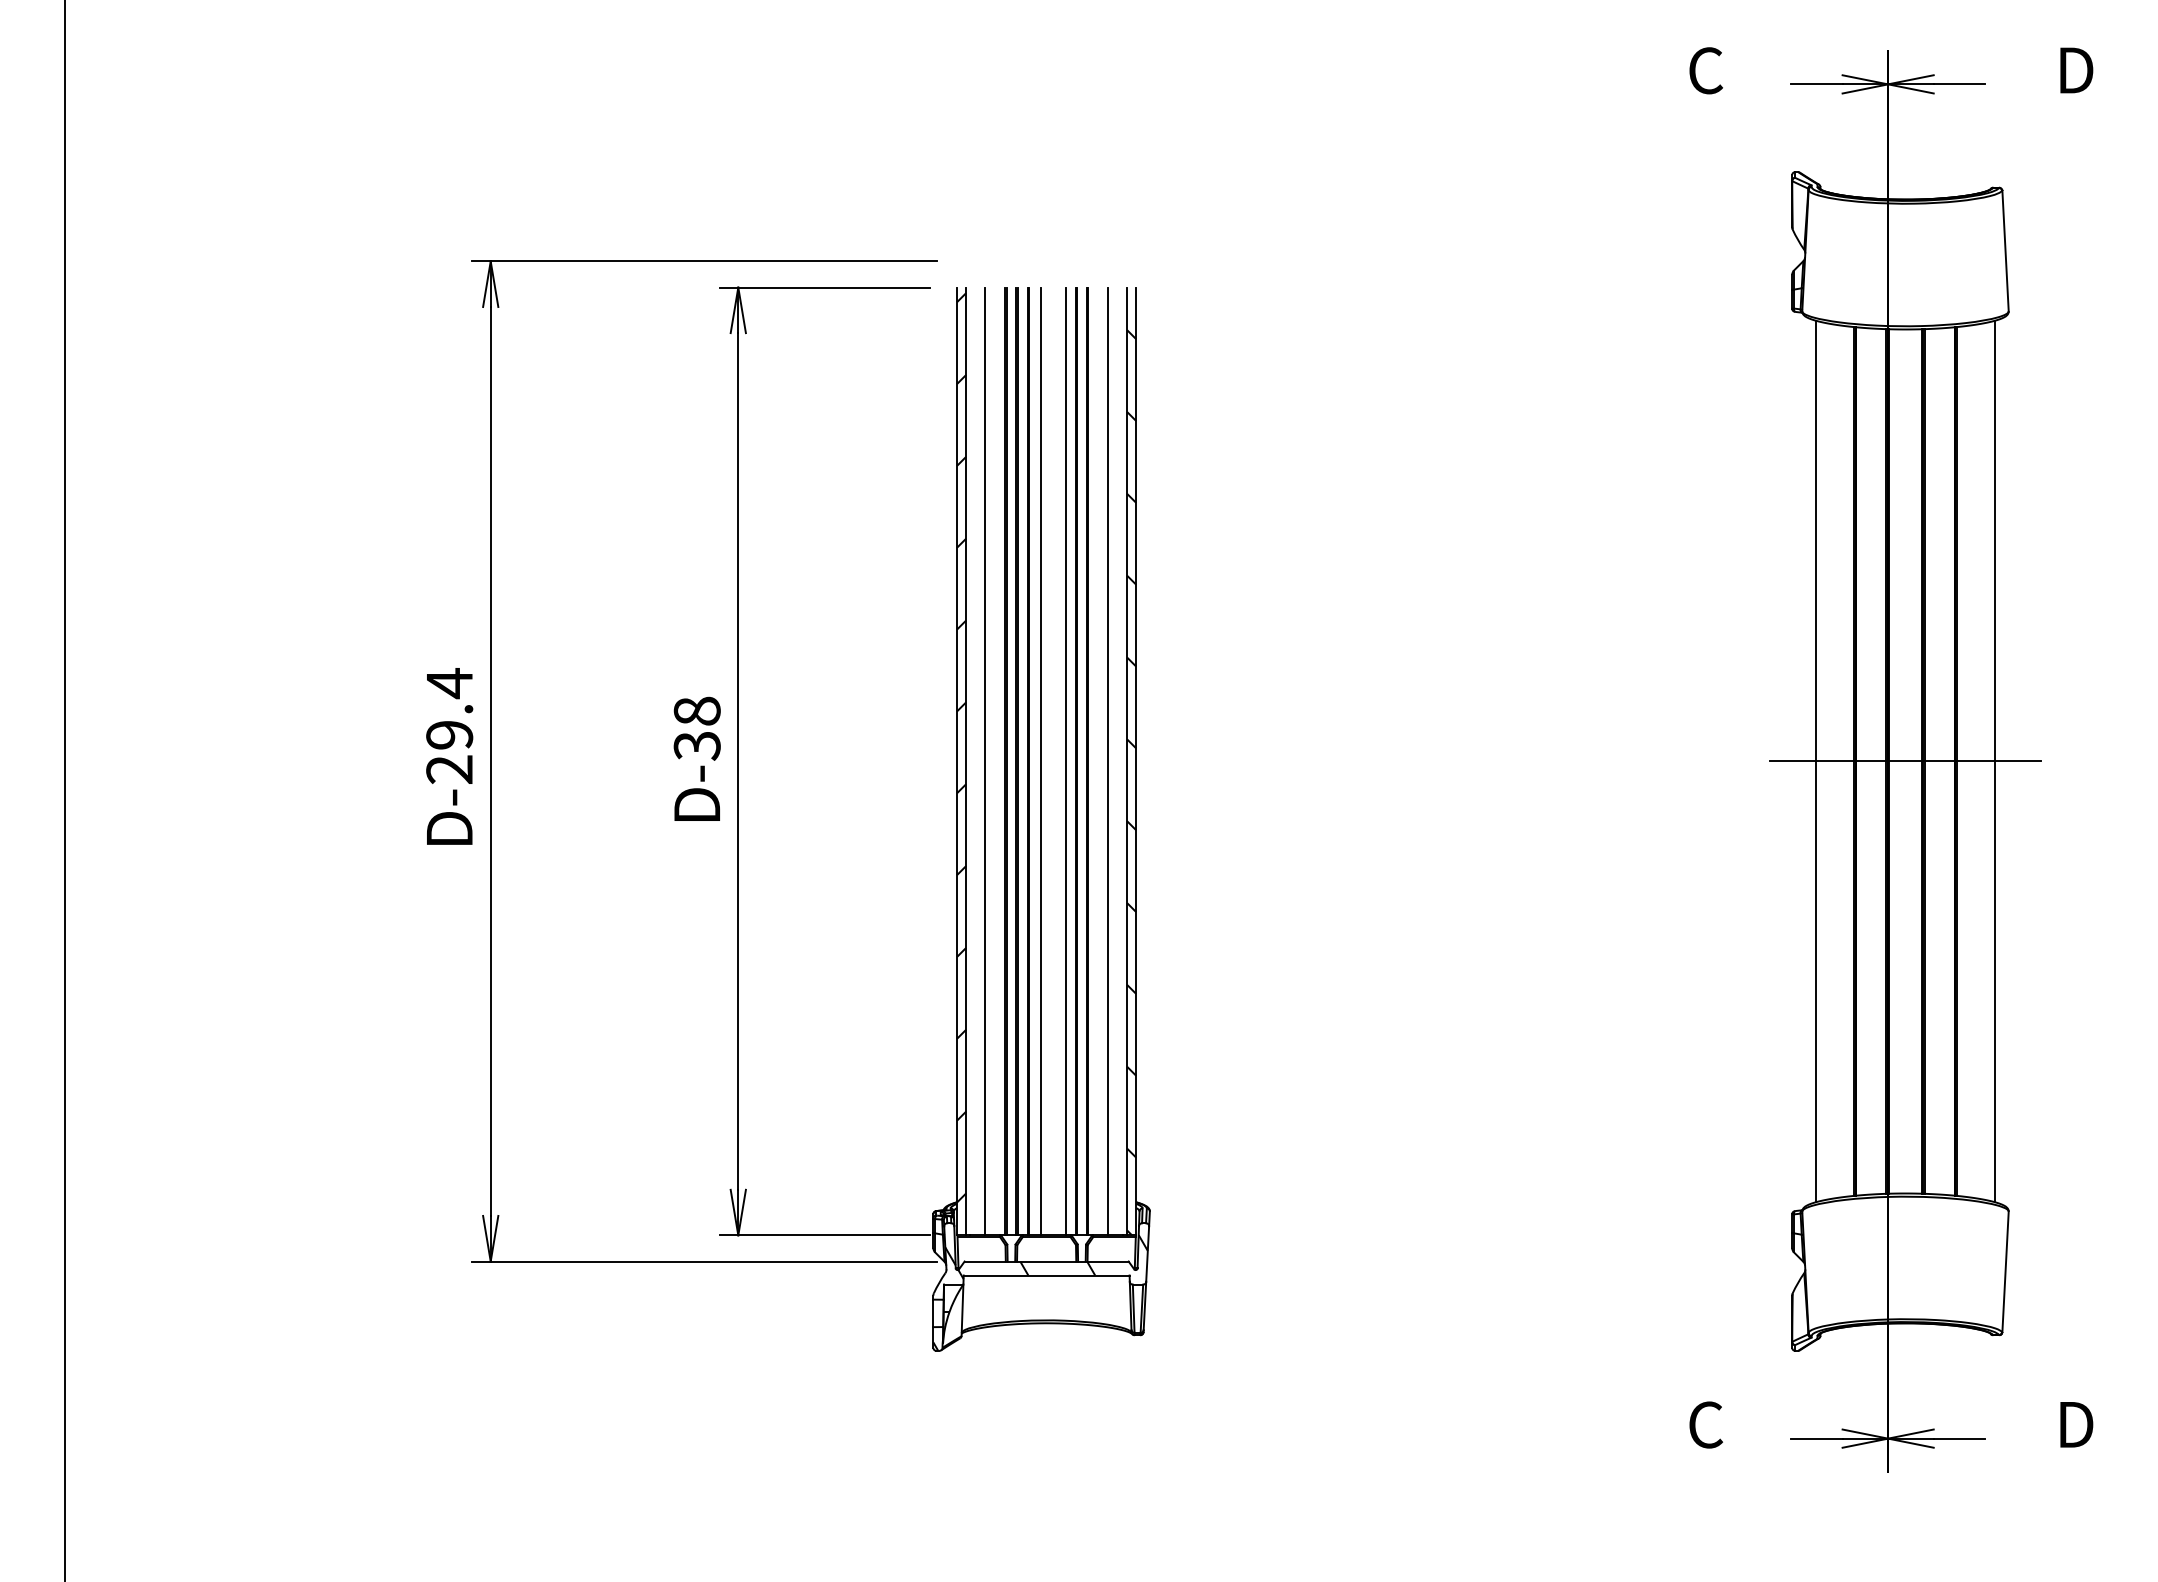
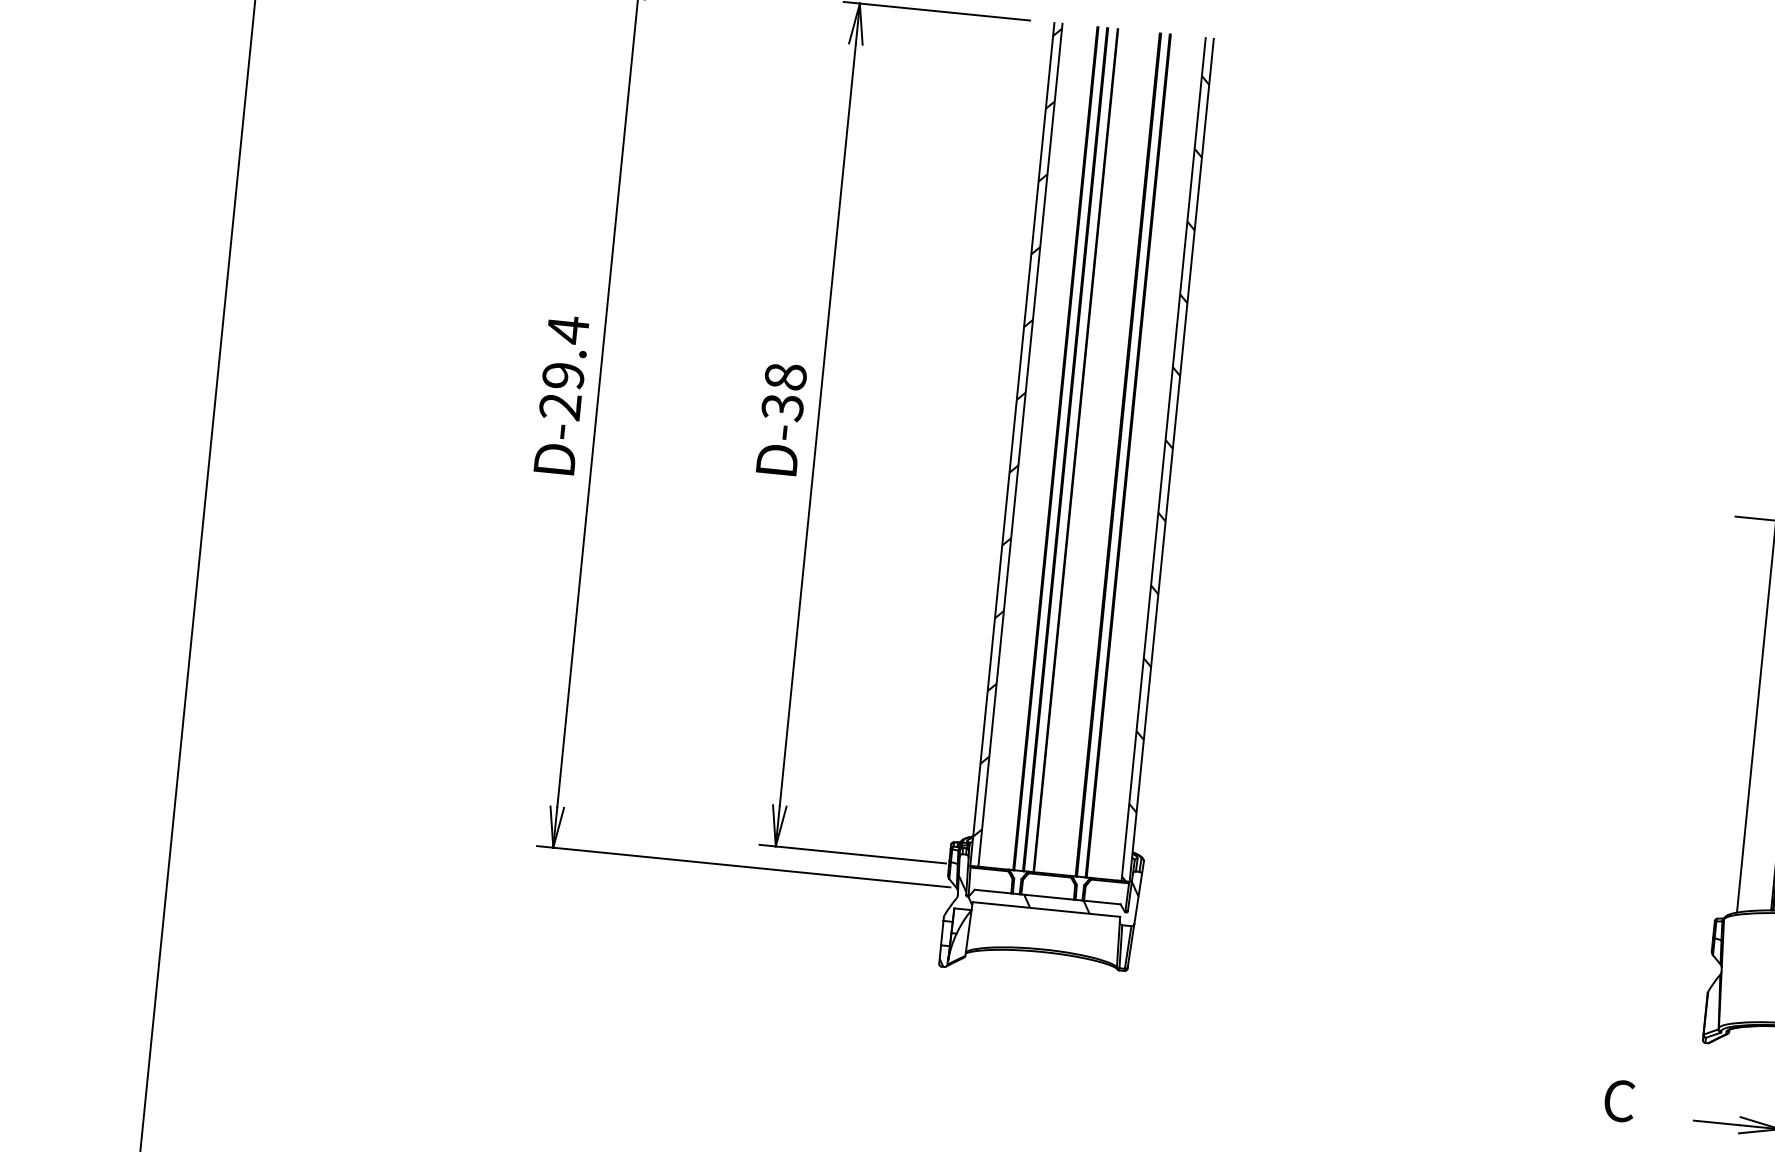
line: (984, 761) -> (1036, 446), removed
line: (1040, 761) -> (1086, 451), removed
line: (1066, 761) -> (1109, 454), removed
line: (1108, 761) -> (1147, 457), removed

